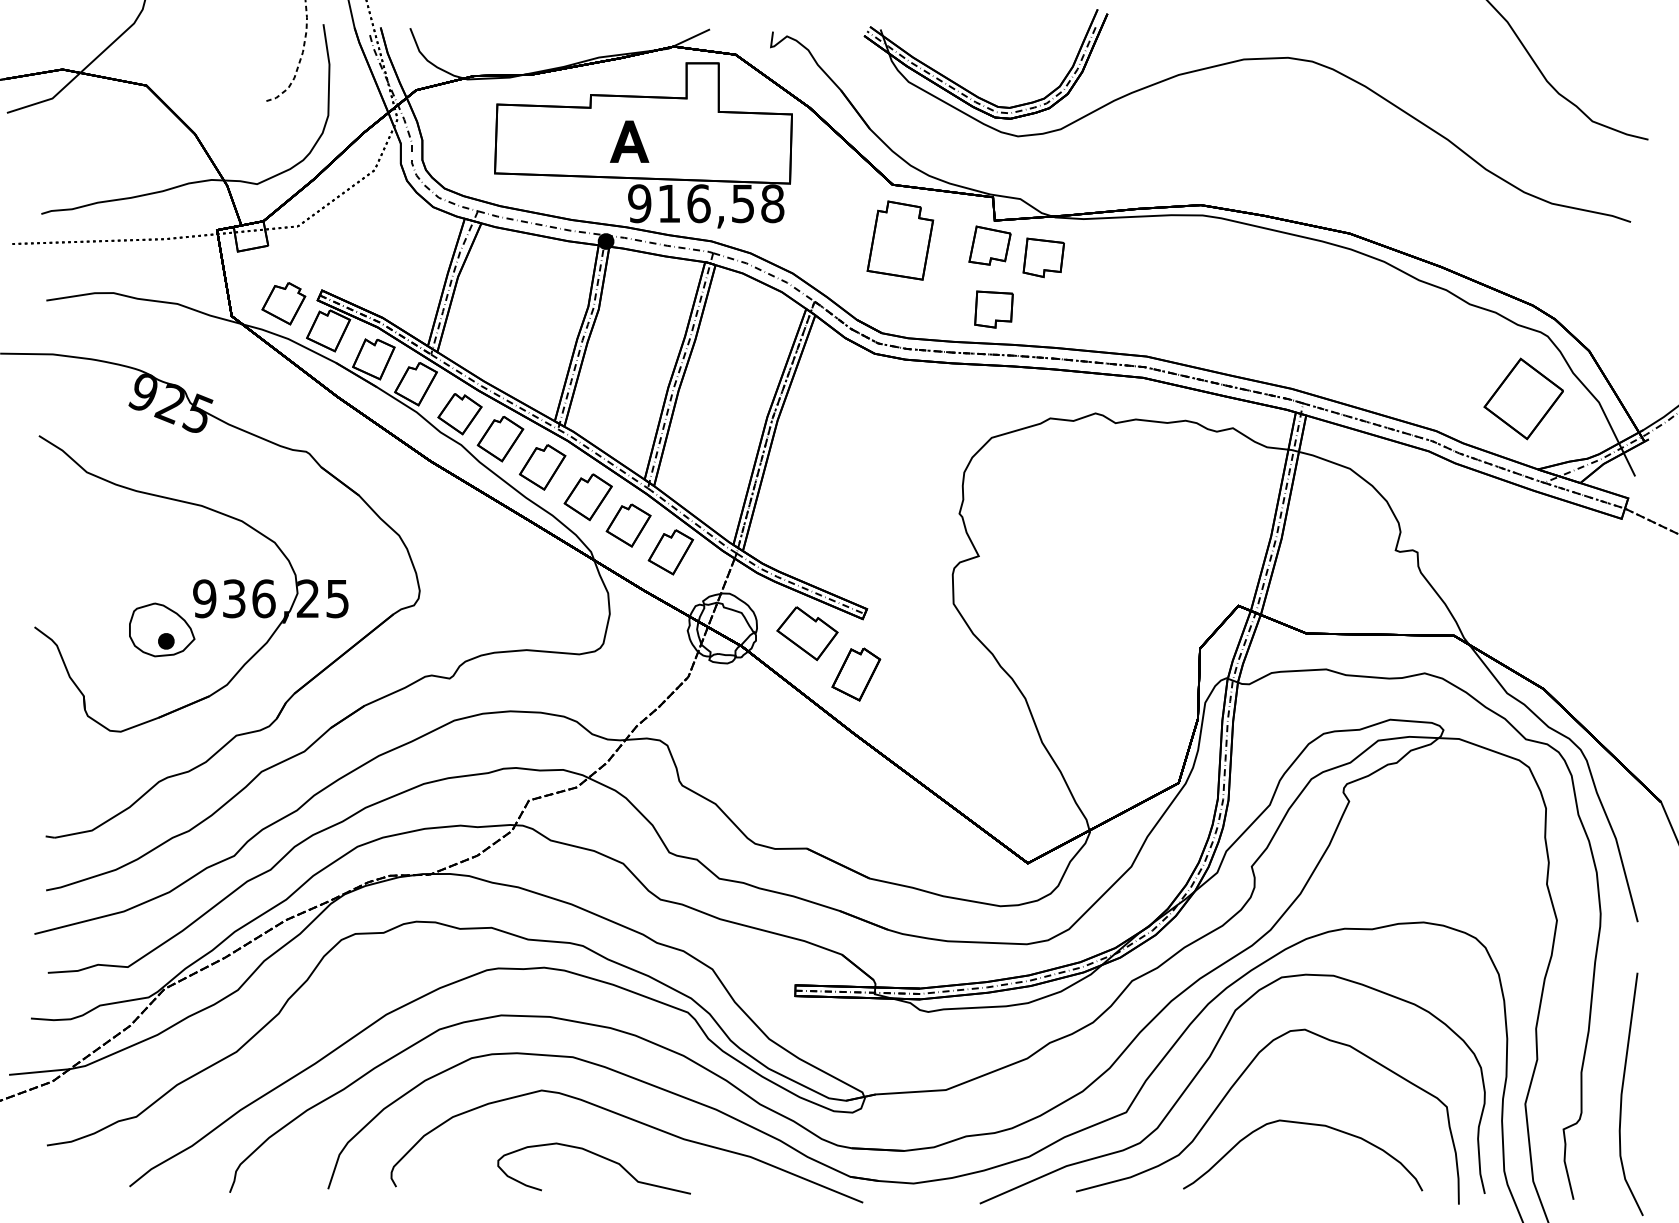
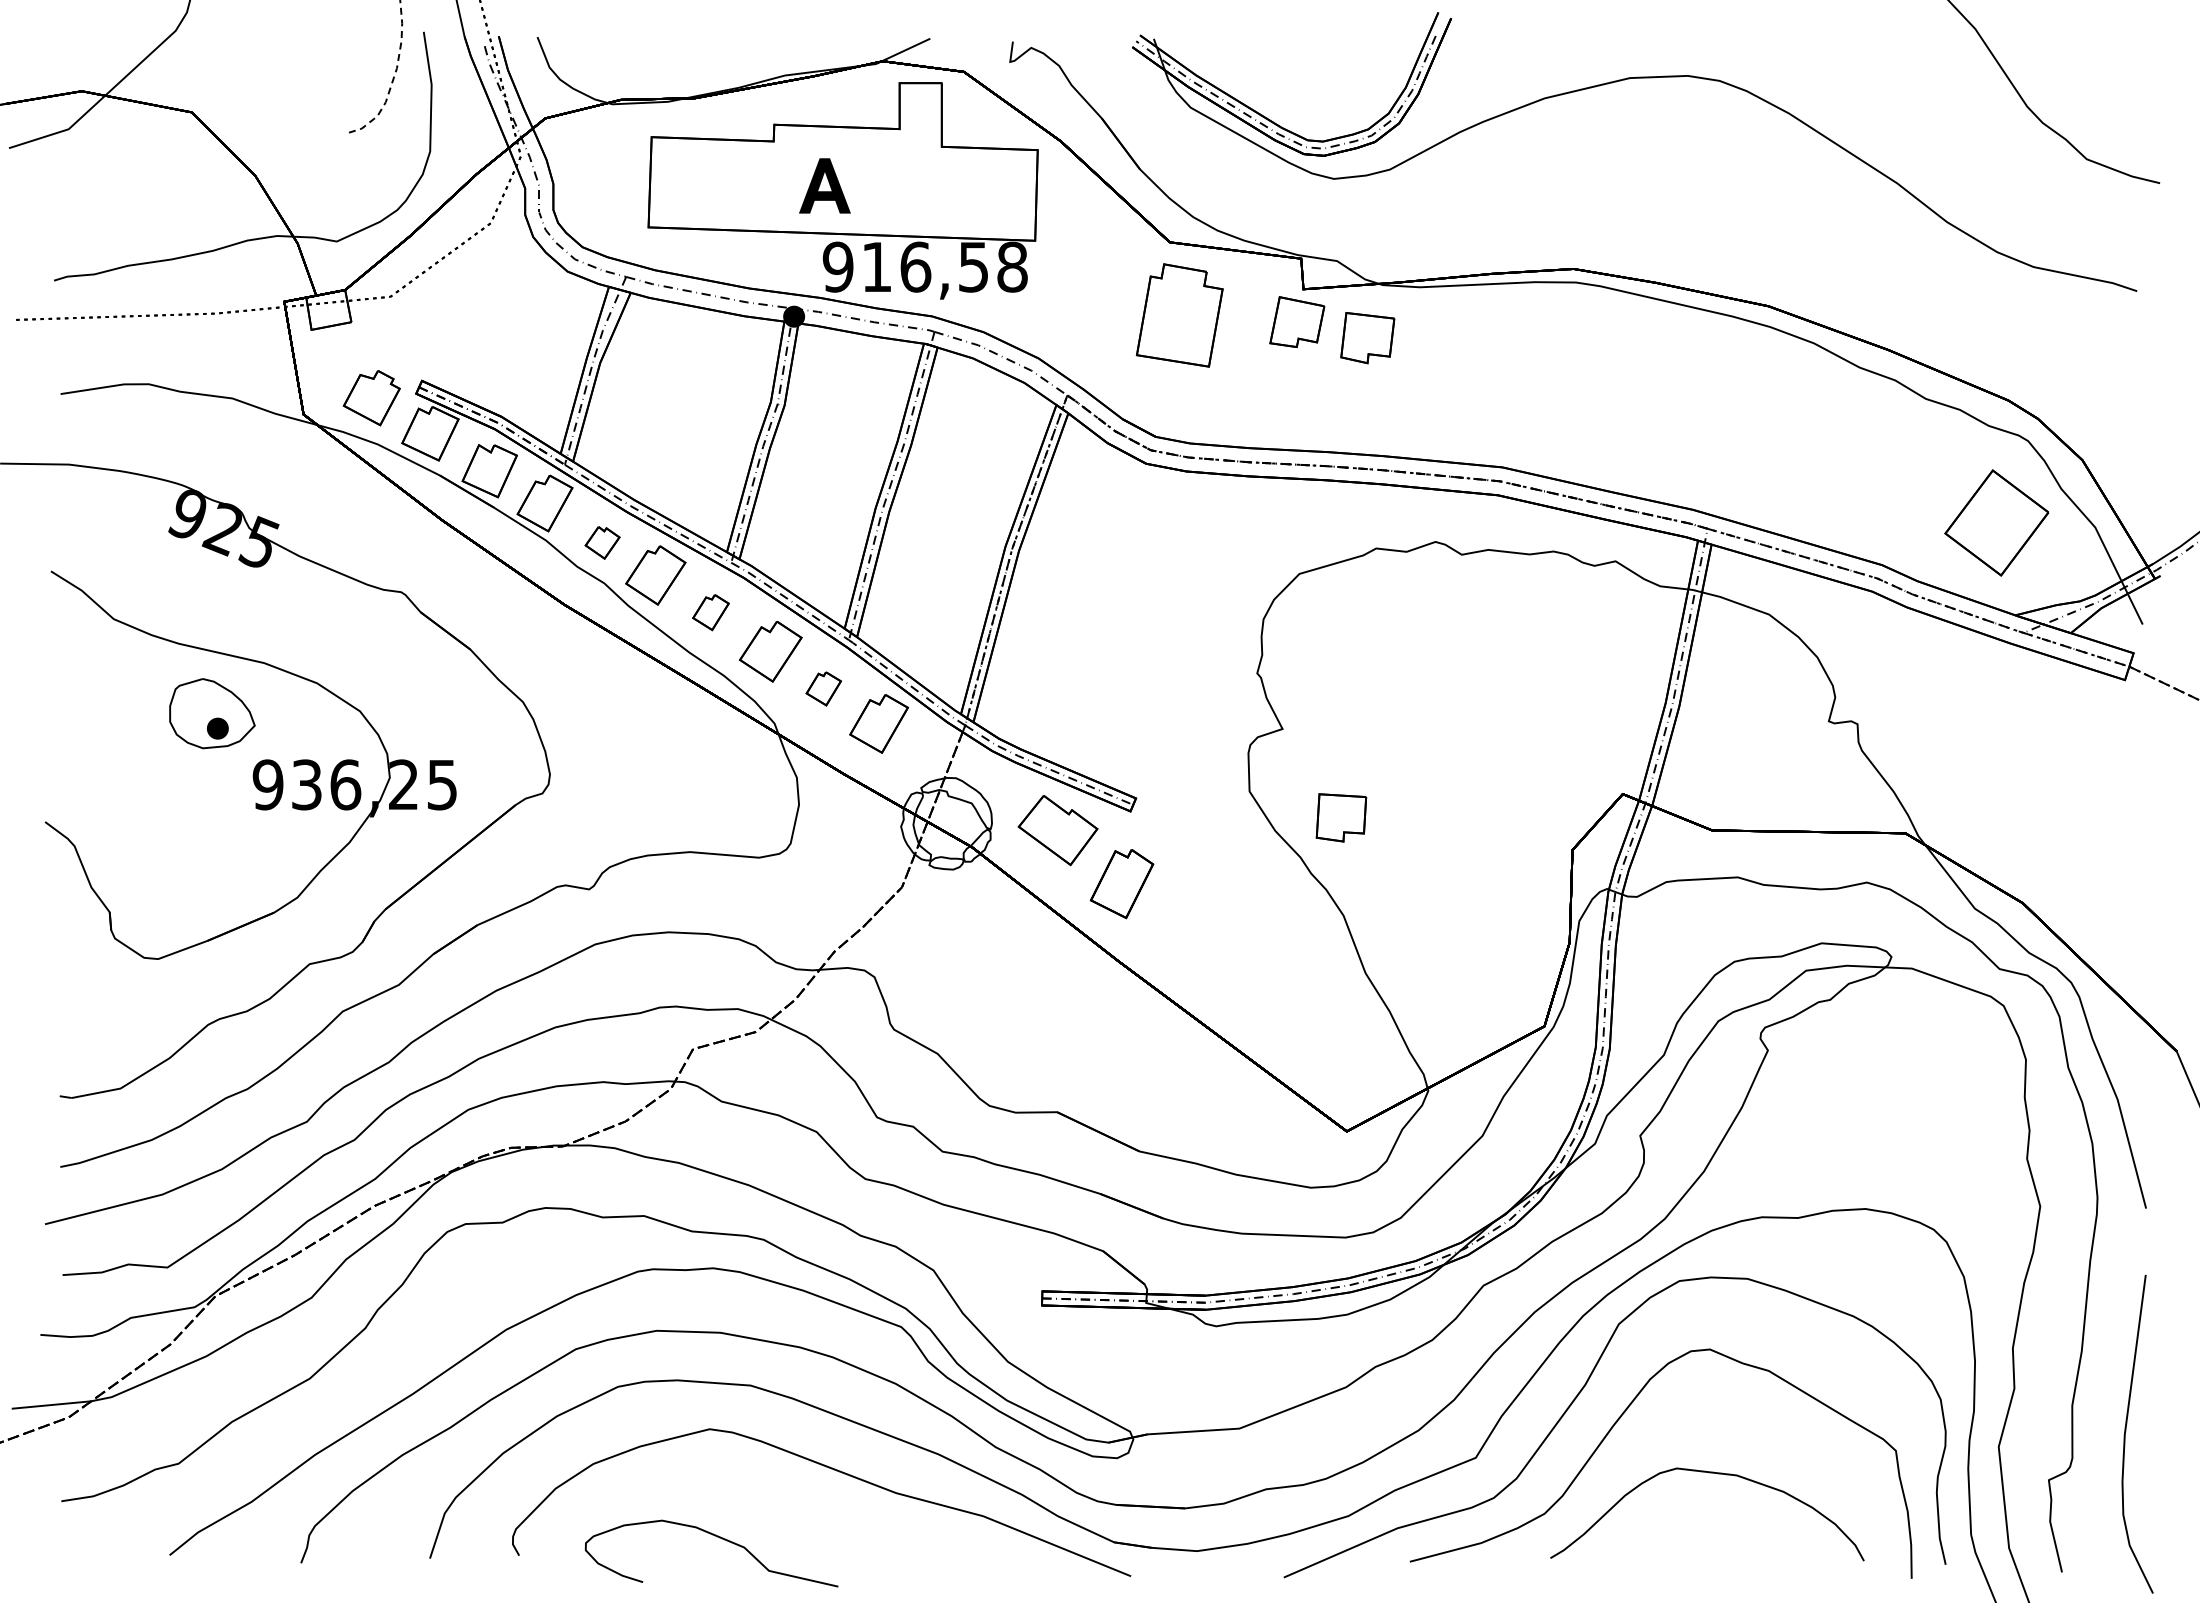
part: (994, 309) -> (1341, 817), moved
part: (459, 413) -> (602, 542), size x0.6
part: (542, 467) -> (710, 612), size x0.6
part: (628, 525) -> (823, 688), size x0.6
part: (162, 629) -> (212, 713), moved
curve: (600, 1157) -> (719, 1538), moved

